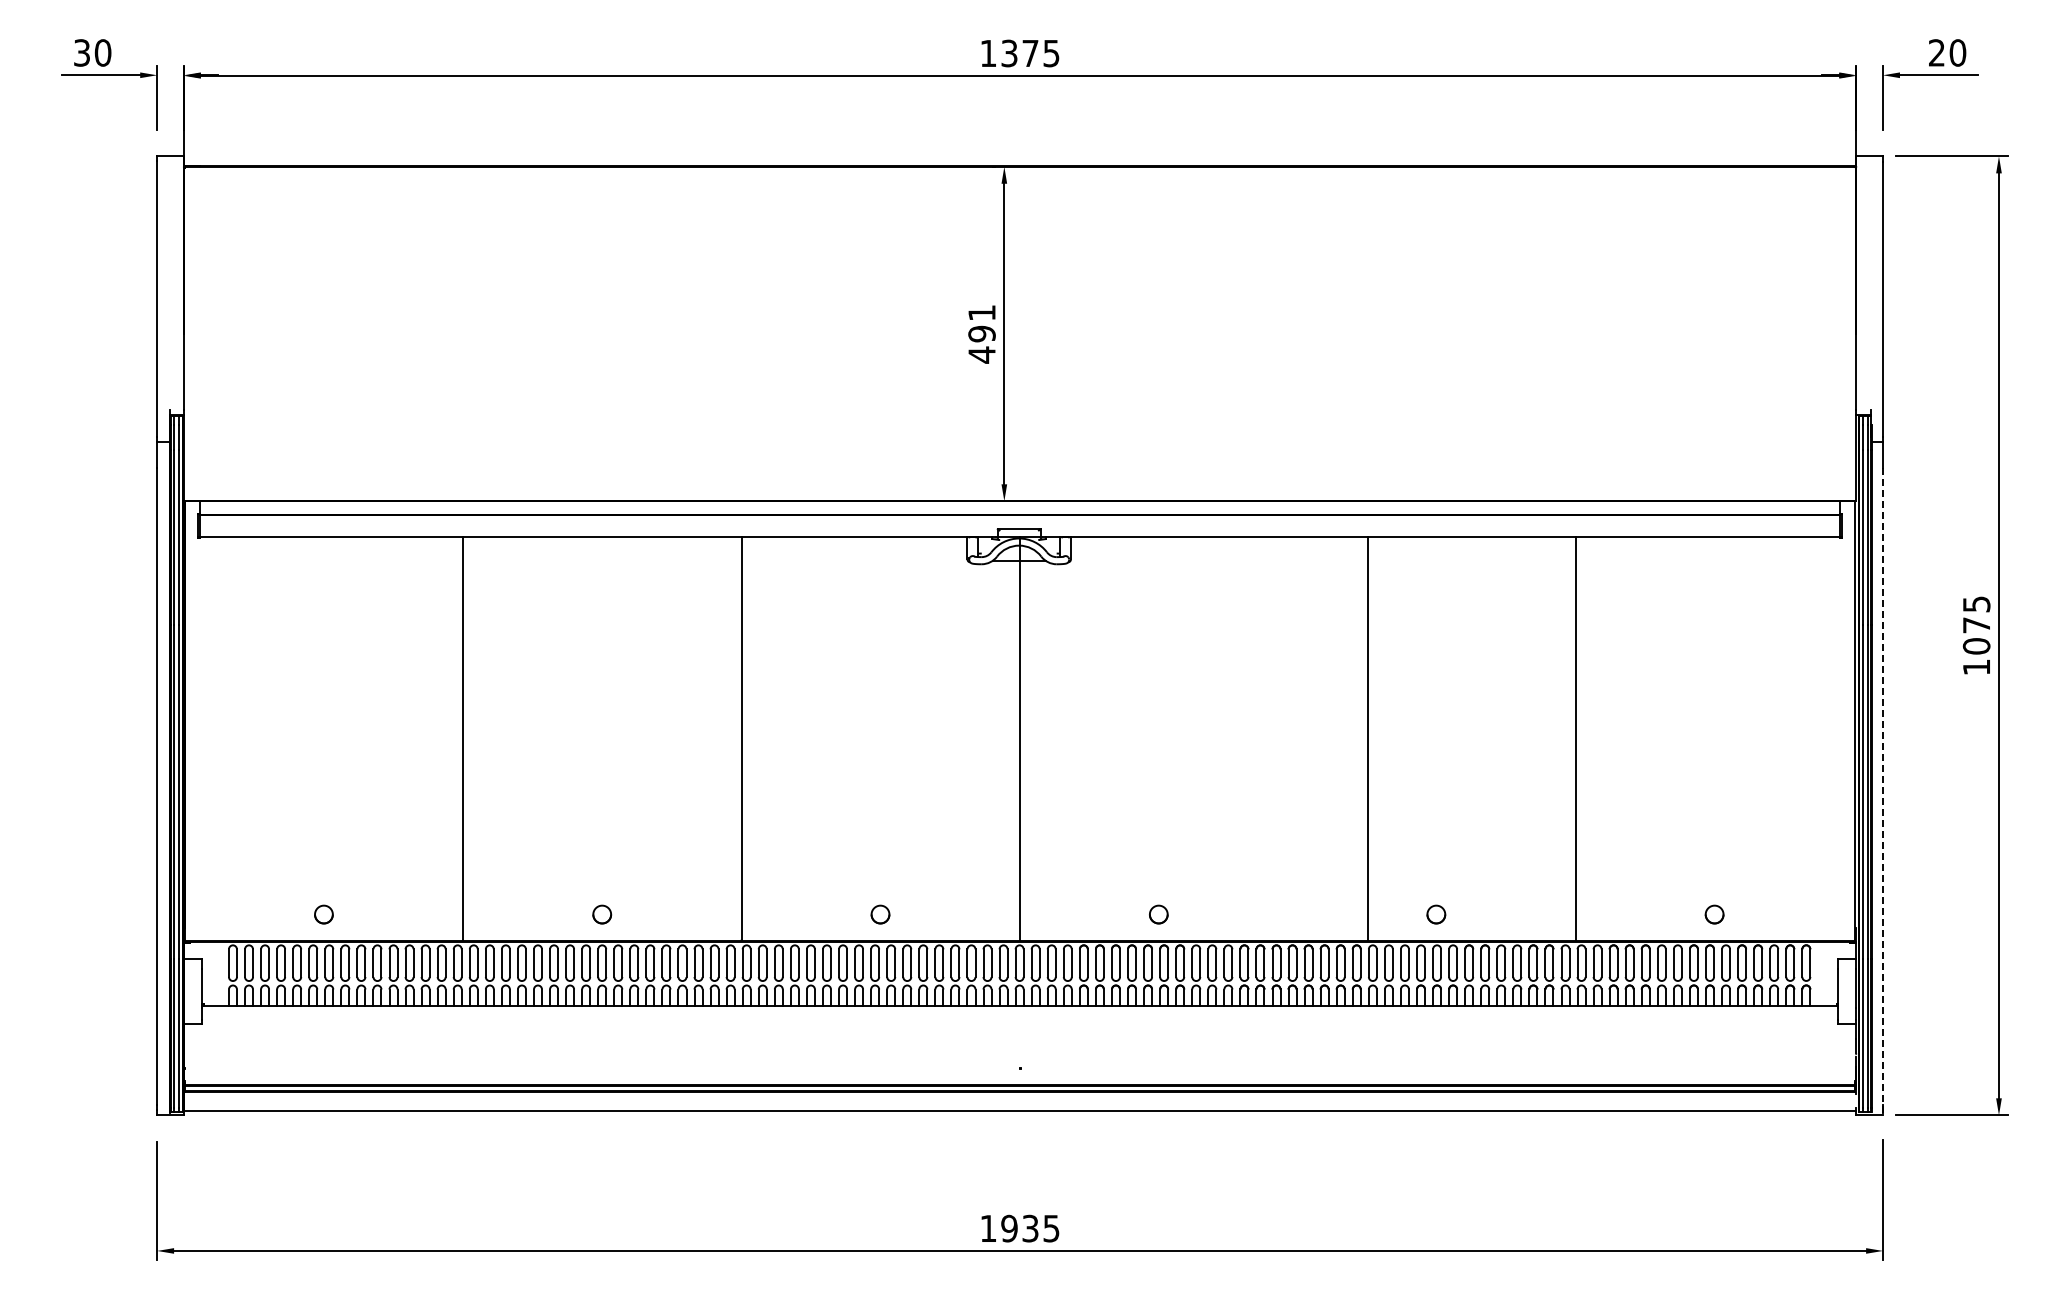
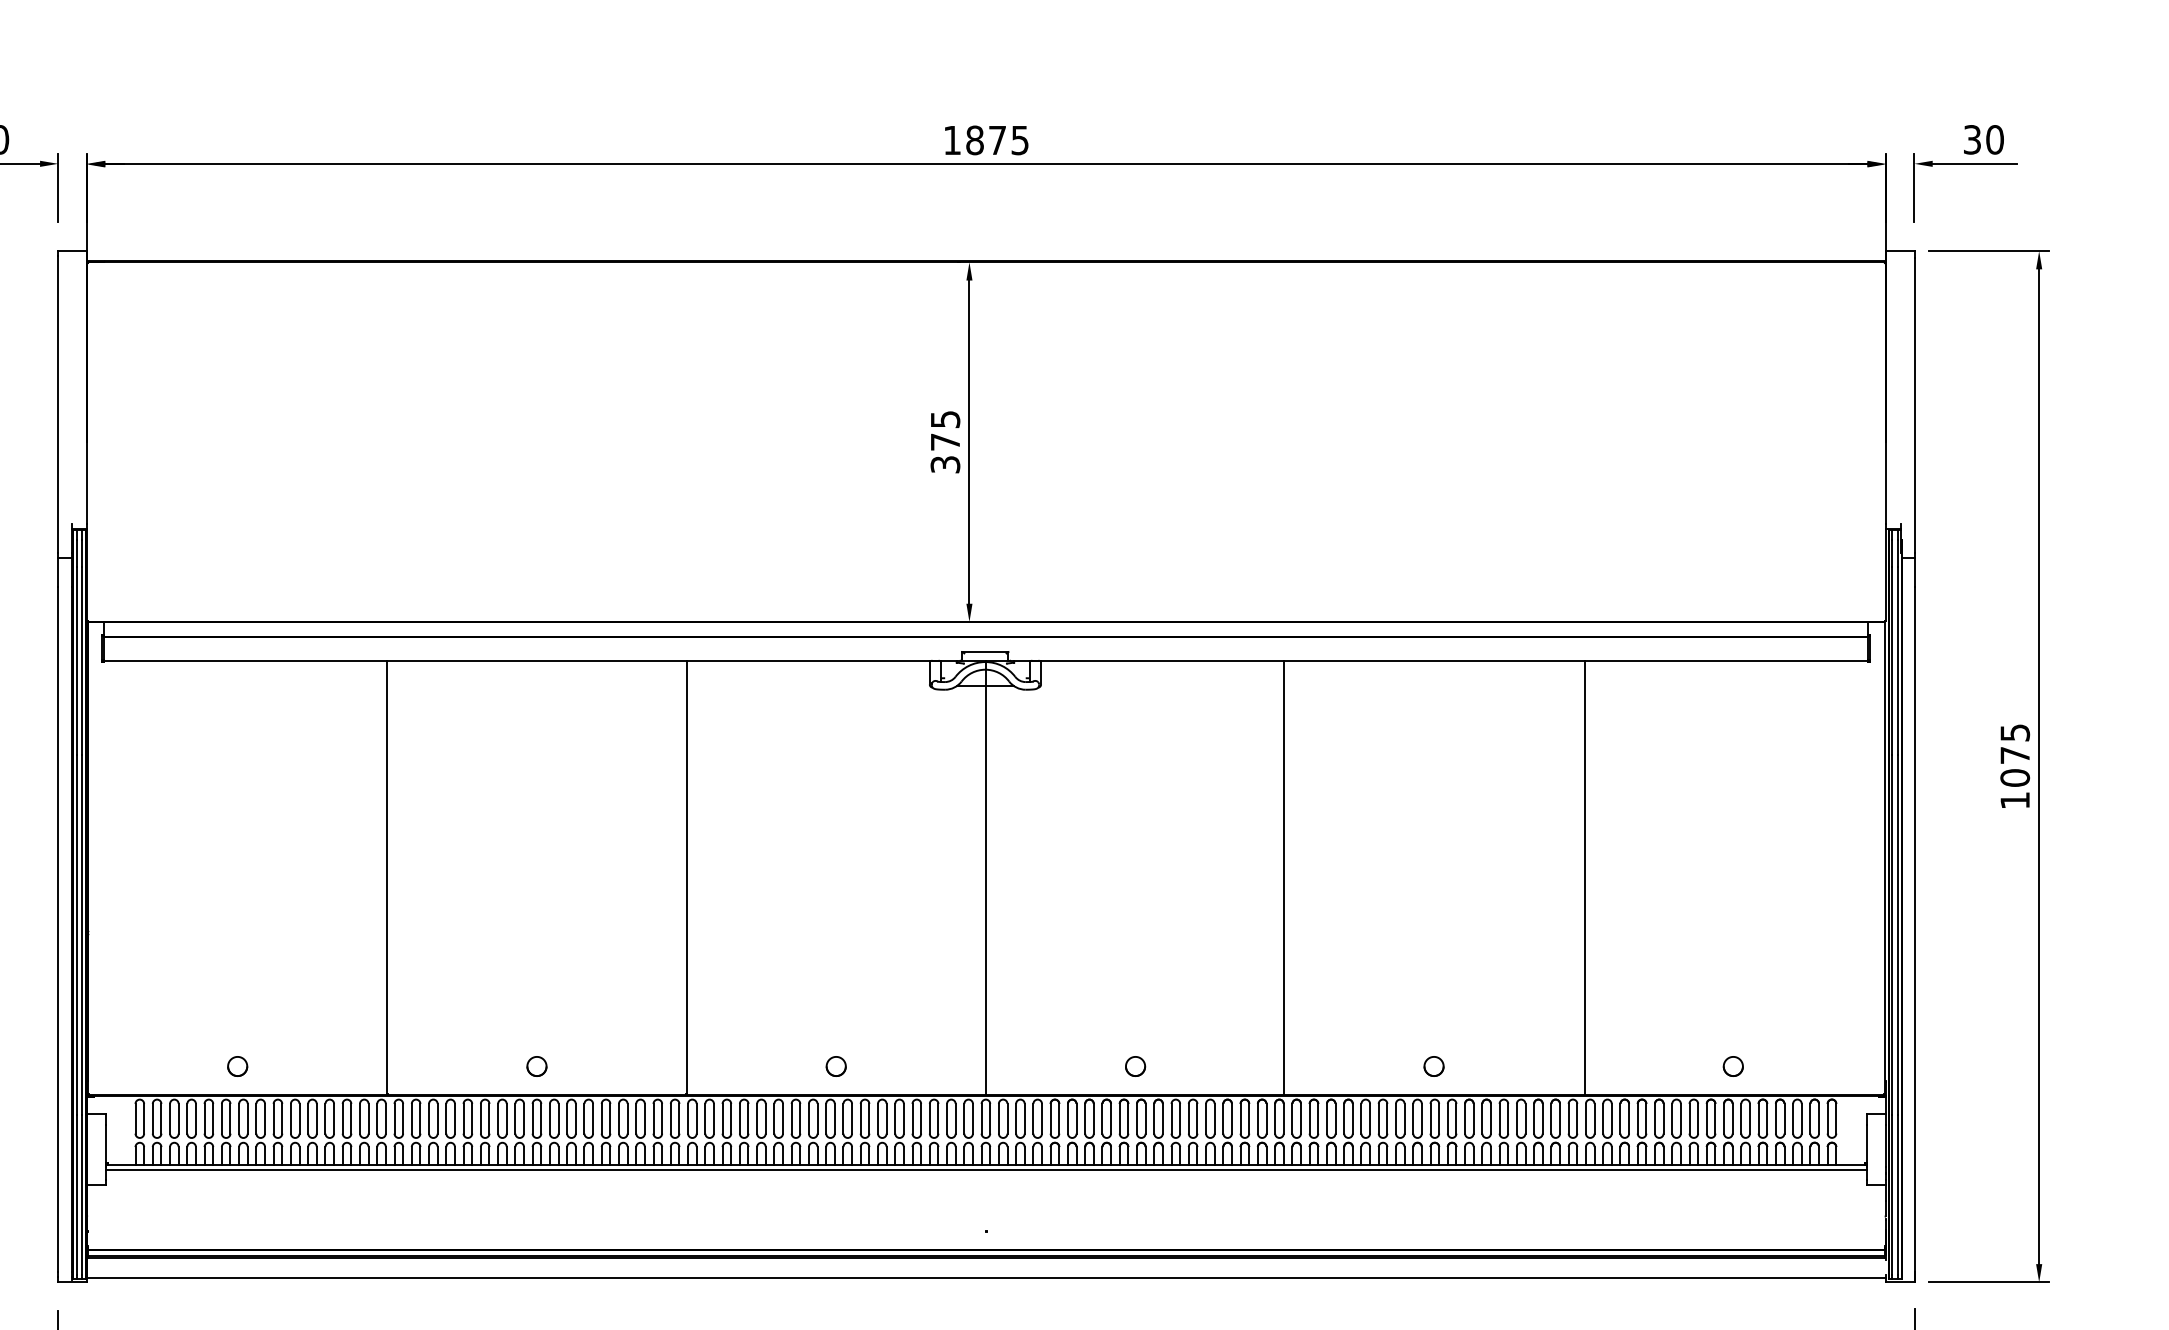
text: (1936, 52) -> (1971, 139), 20 -> 30
text: (1009, 53) -> (974, 140), 1375 -> 1875
text: (981, 334) -> (944, 442), 491 -> 375
line: (1368, 738) -> (1284, 877), moved
line: (1883, 792) -> (1914, 935), dashed -> solid
line: (1019, 1010) -> (985, 1169), added

